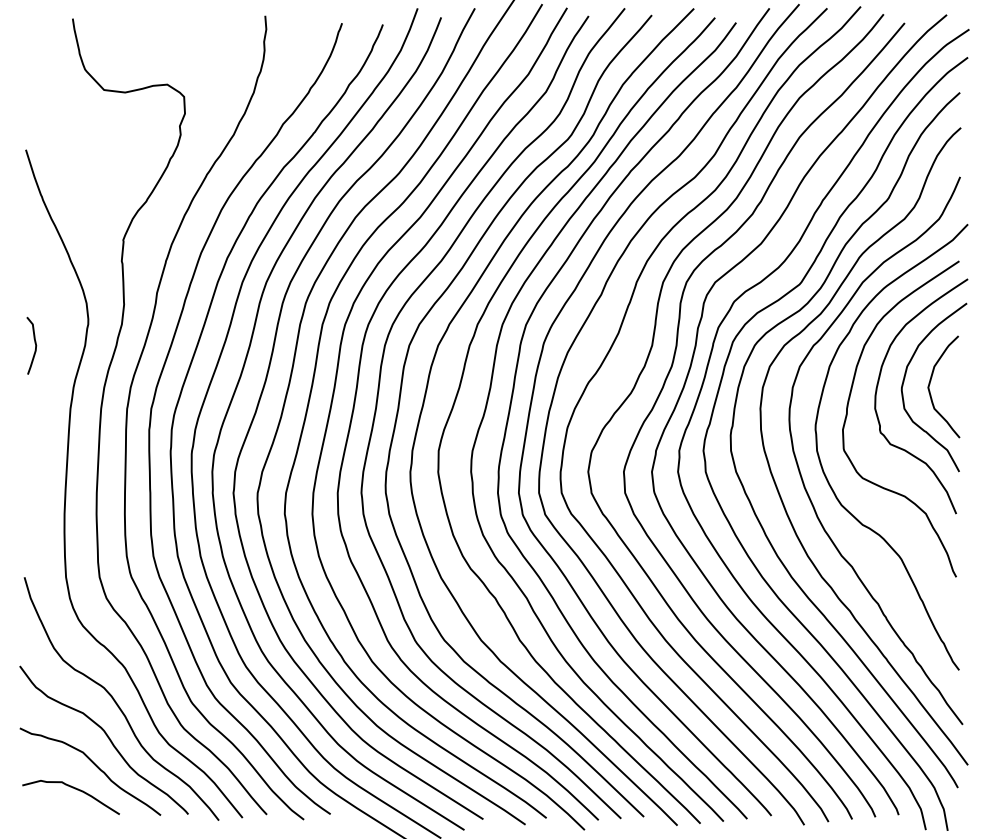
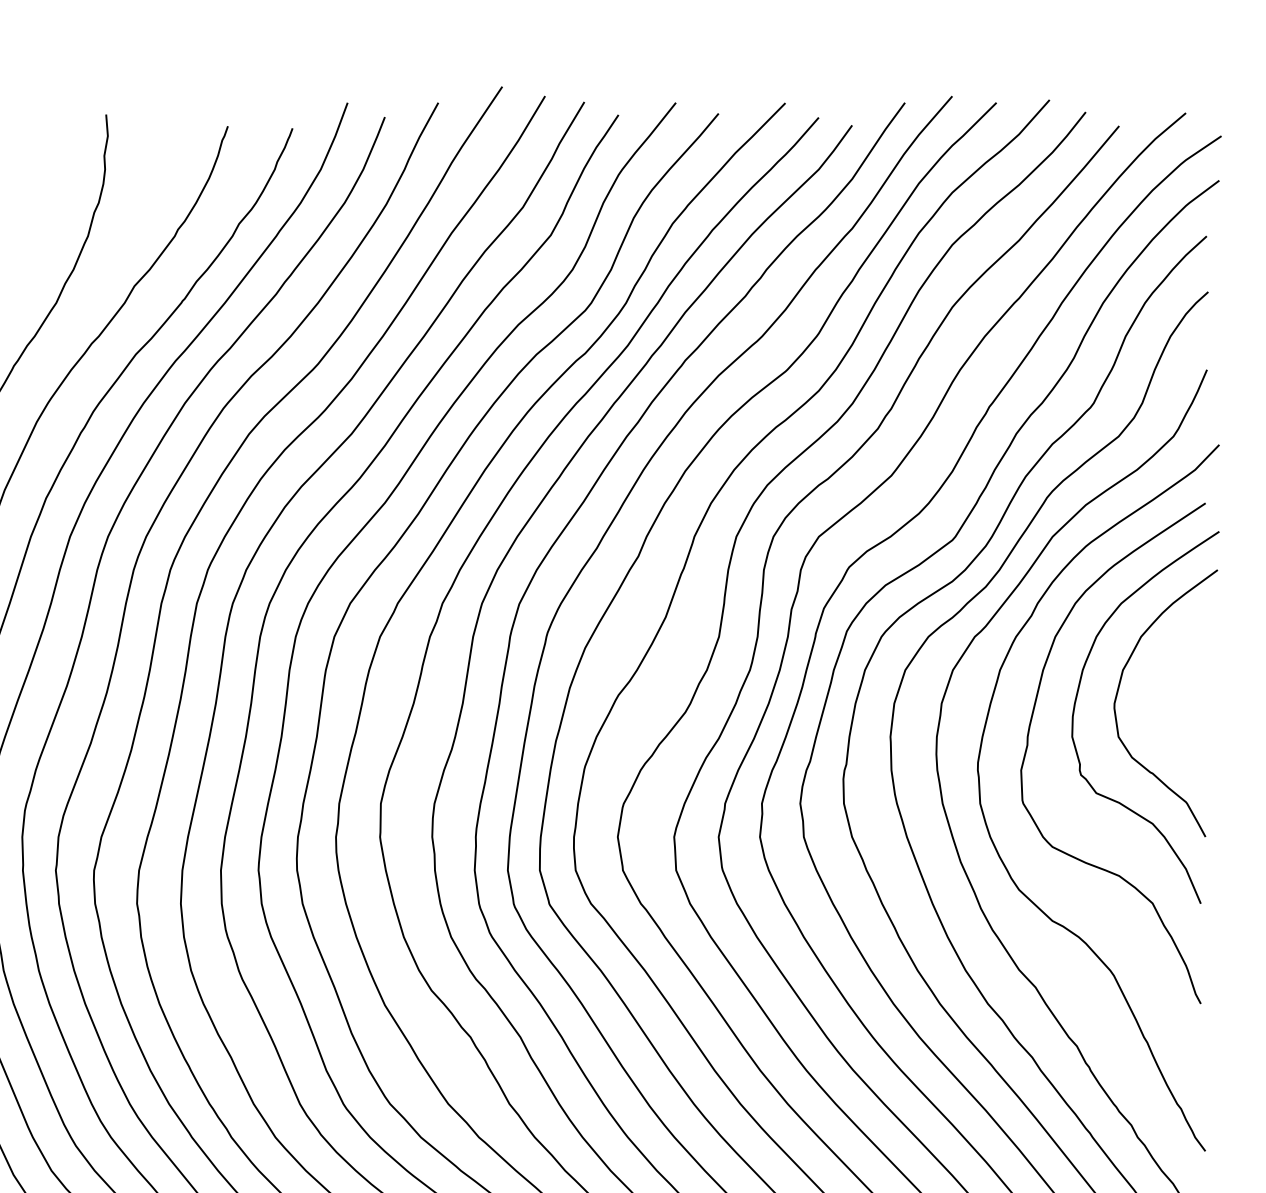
curve: (930, 384) -> (1159, 698), removed

